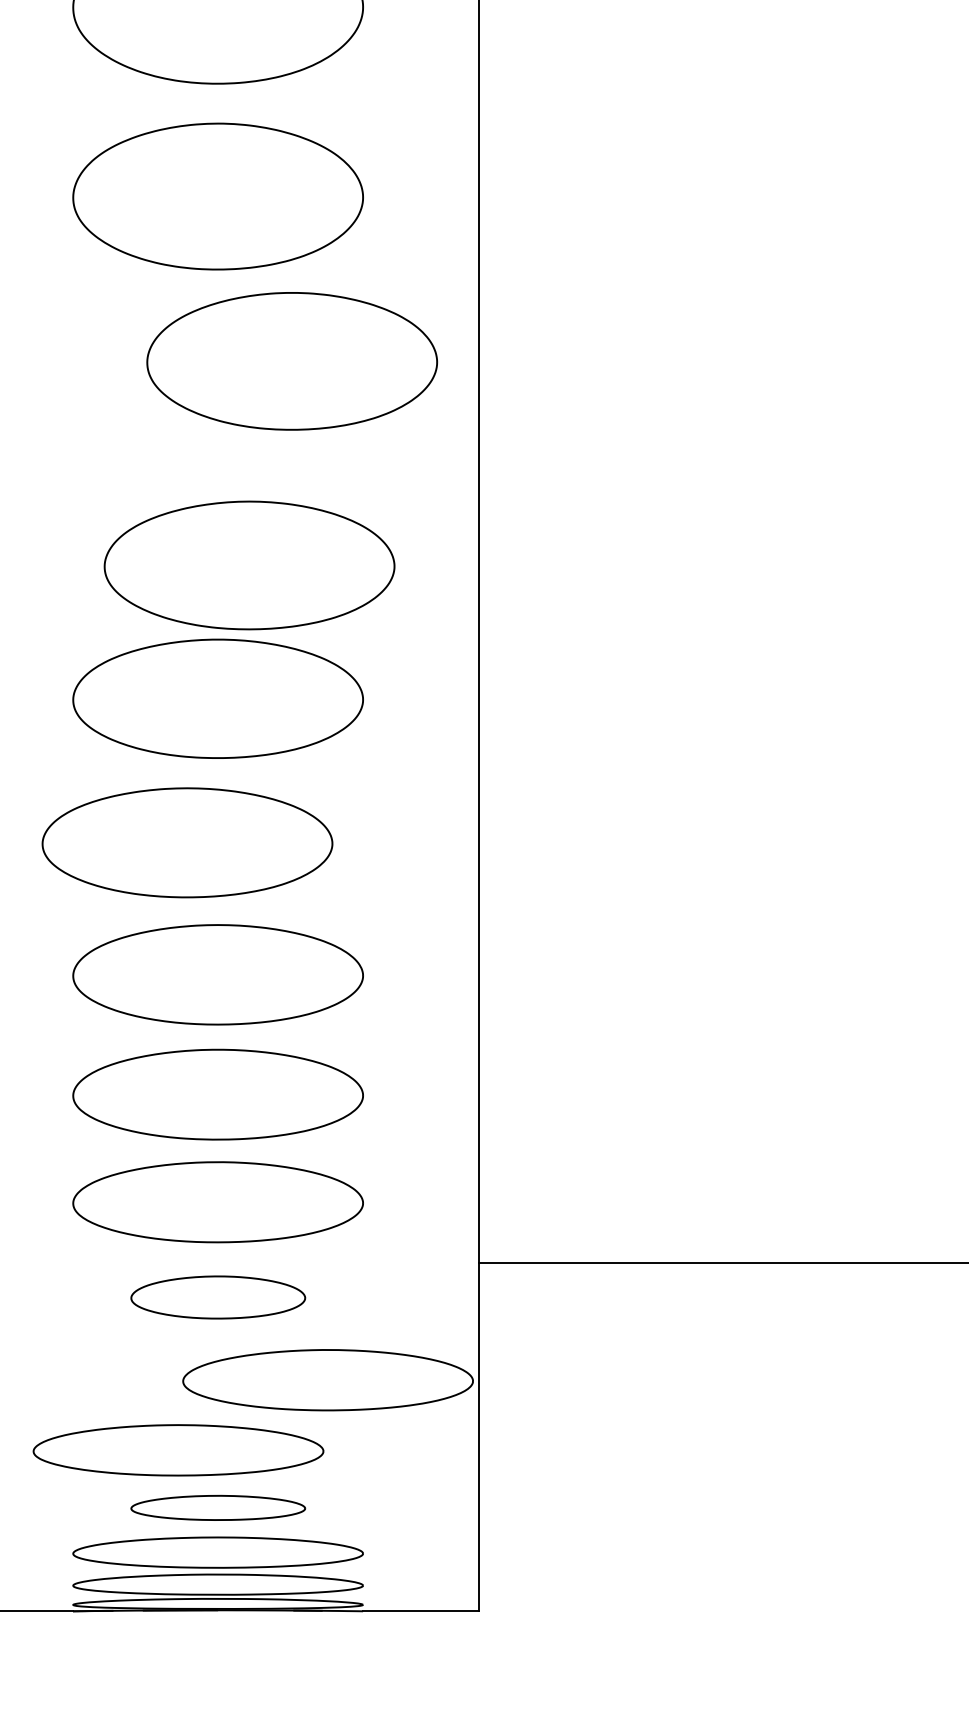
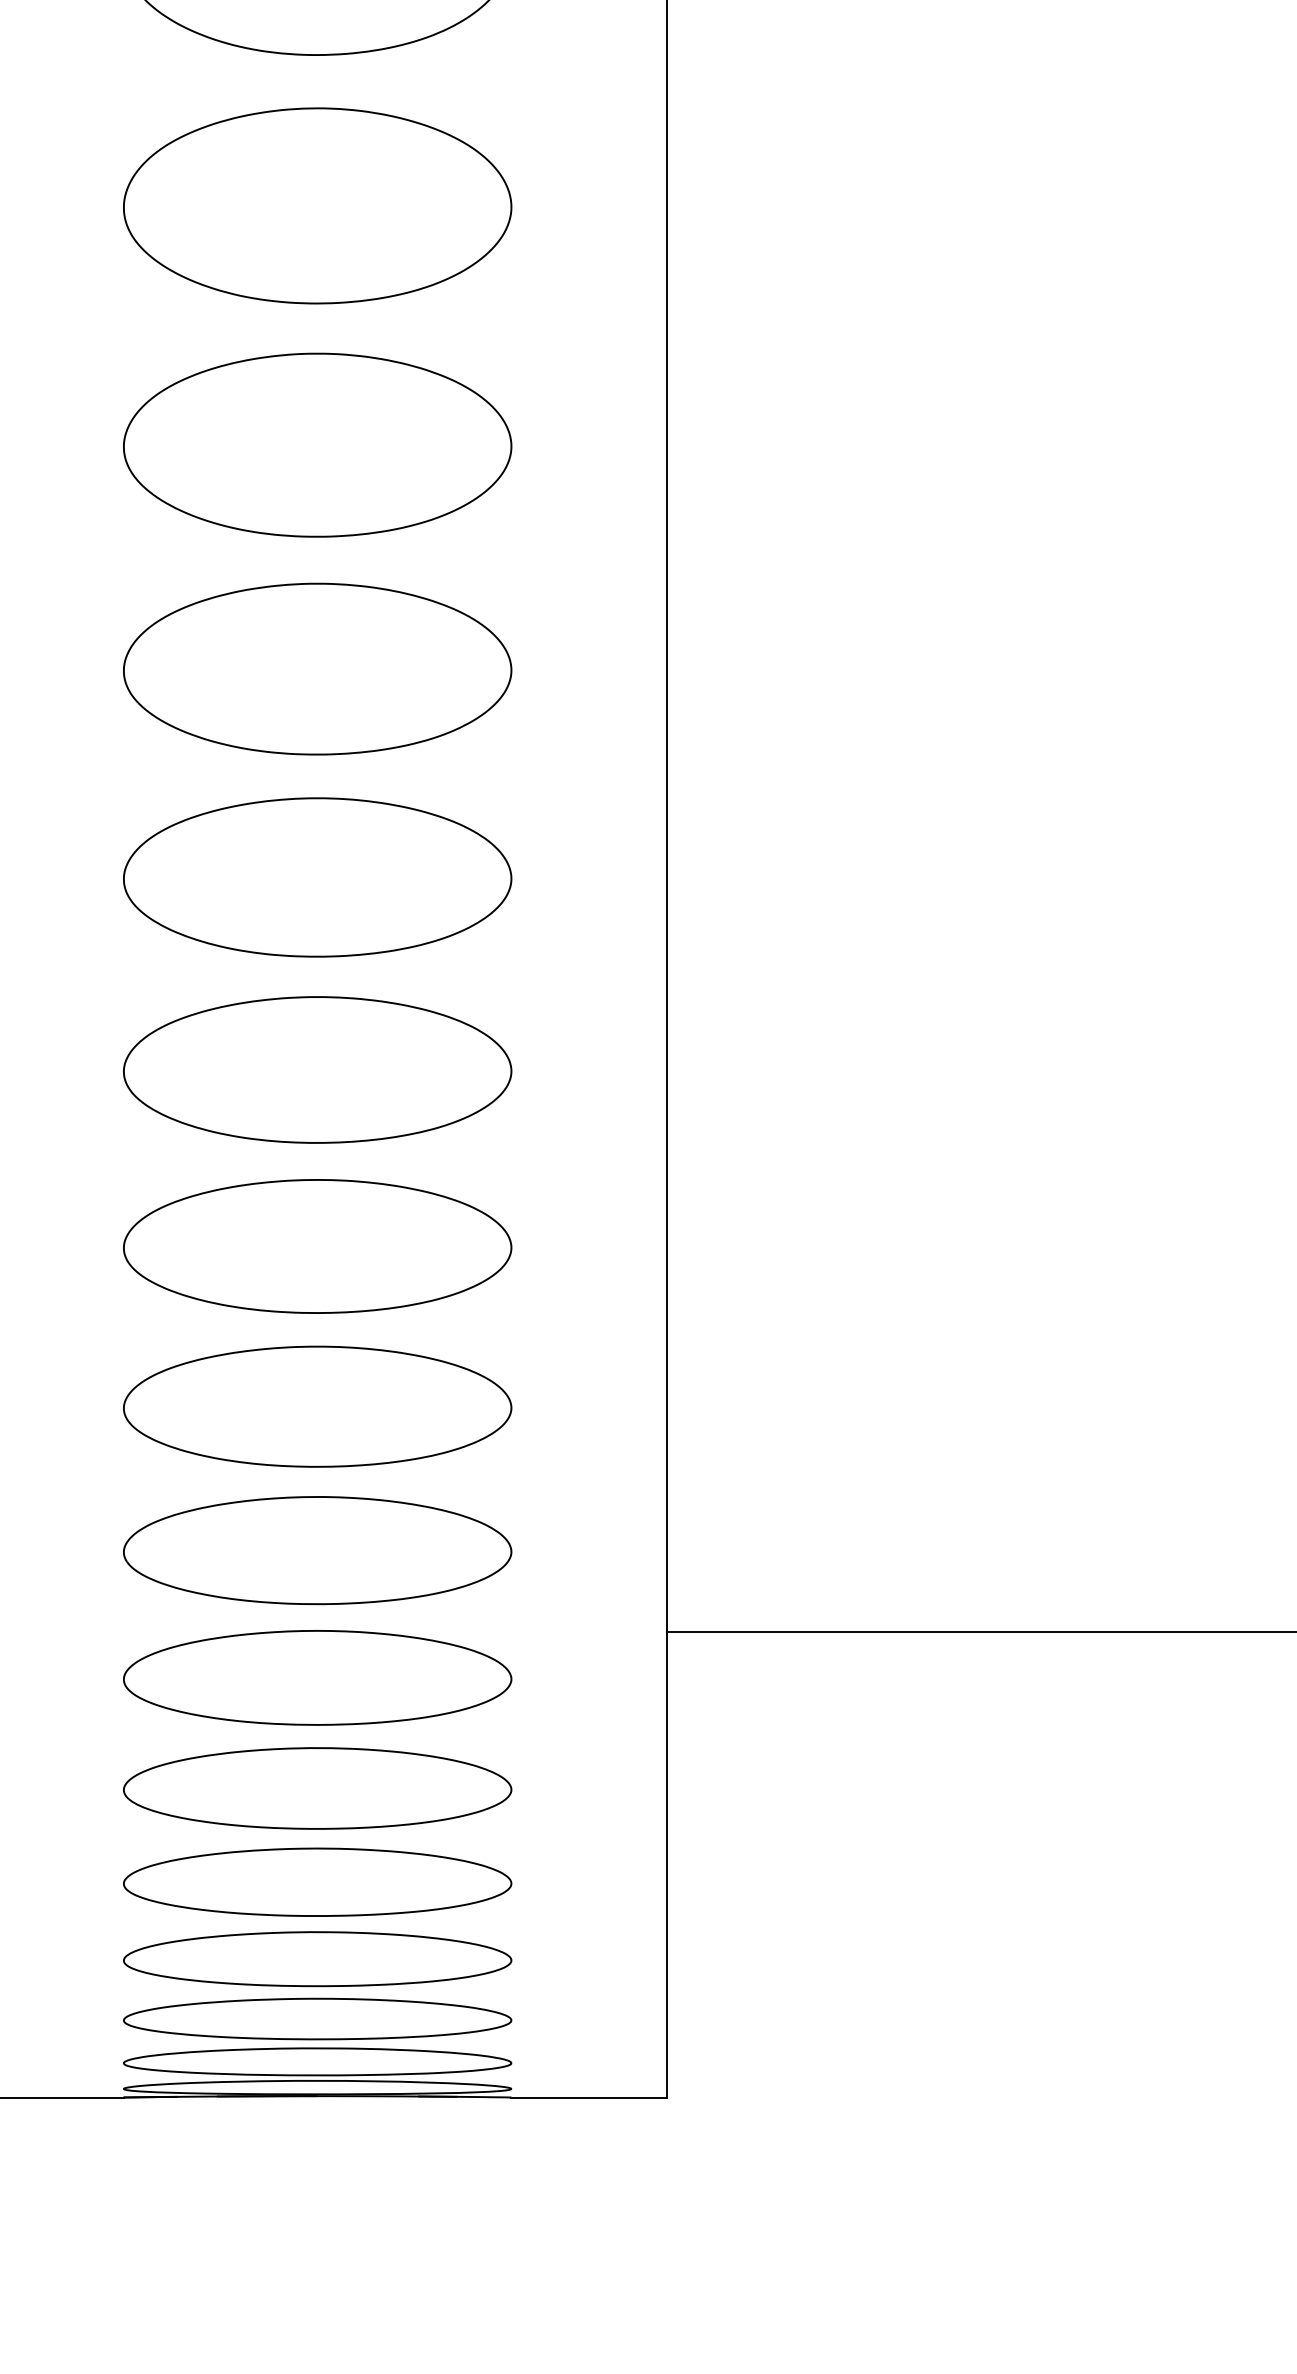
part: (292, 360) -> (317, 444), moved
part: (249, 564) -> (317, 668), moved
part: (187, 842) -> (317, 1069), moved
part: (218, 1297) -> (317, 1677), size x1.67
part: (328, 1380) -> (317, 1788), moved
part: (178, 1449) -> (317, 1881), moved
part: (218, 1508) -> (317, 1959), size x1.67

